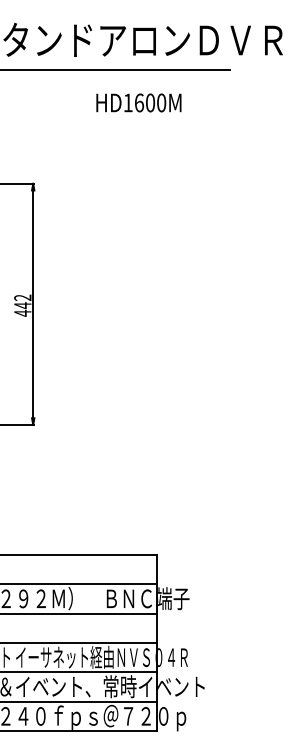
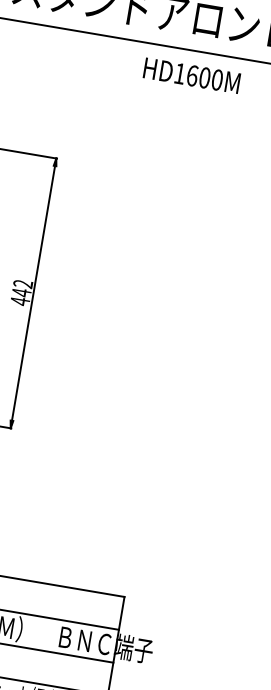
text: (138, 102) -> (191, 75), moved

